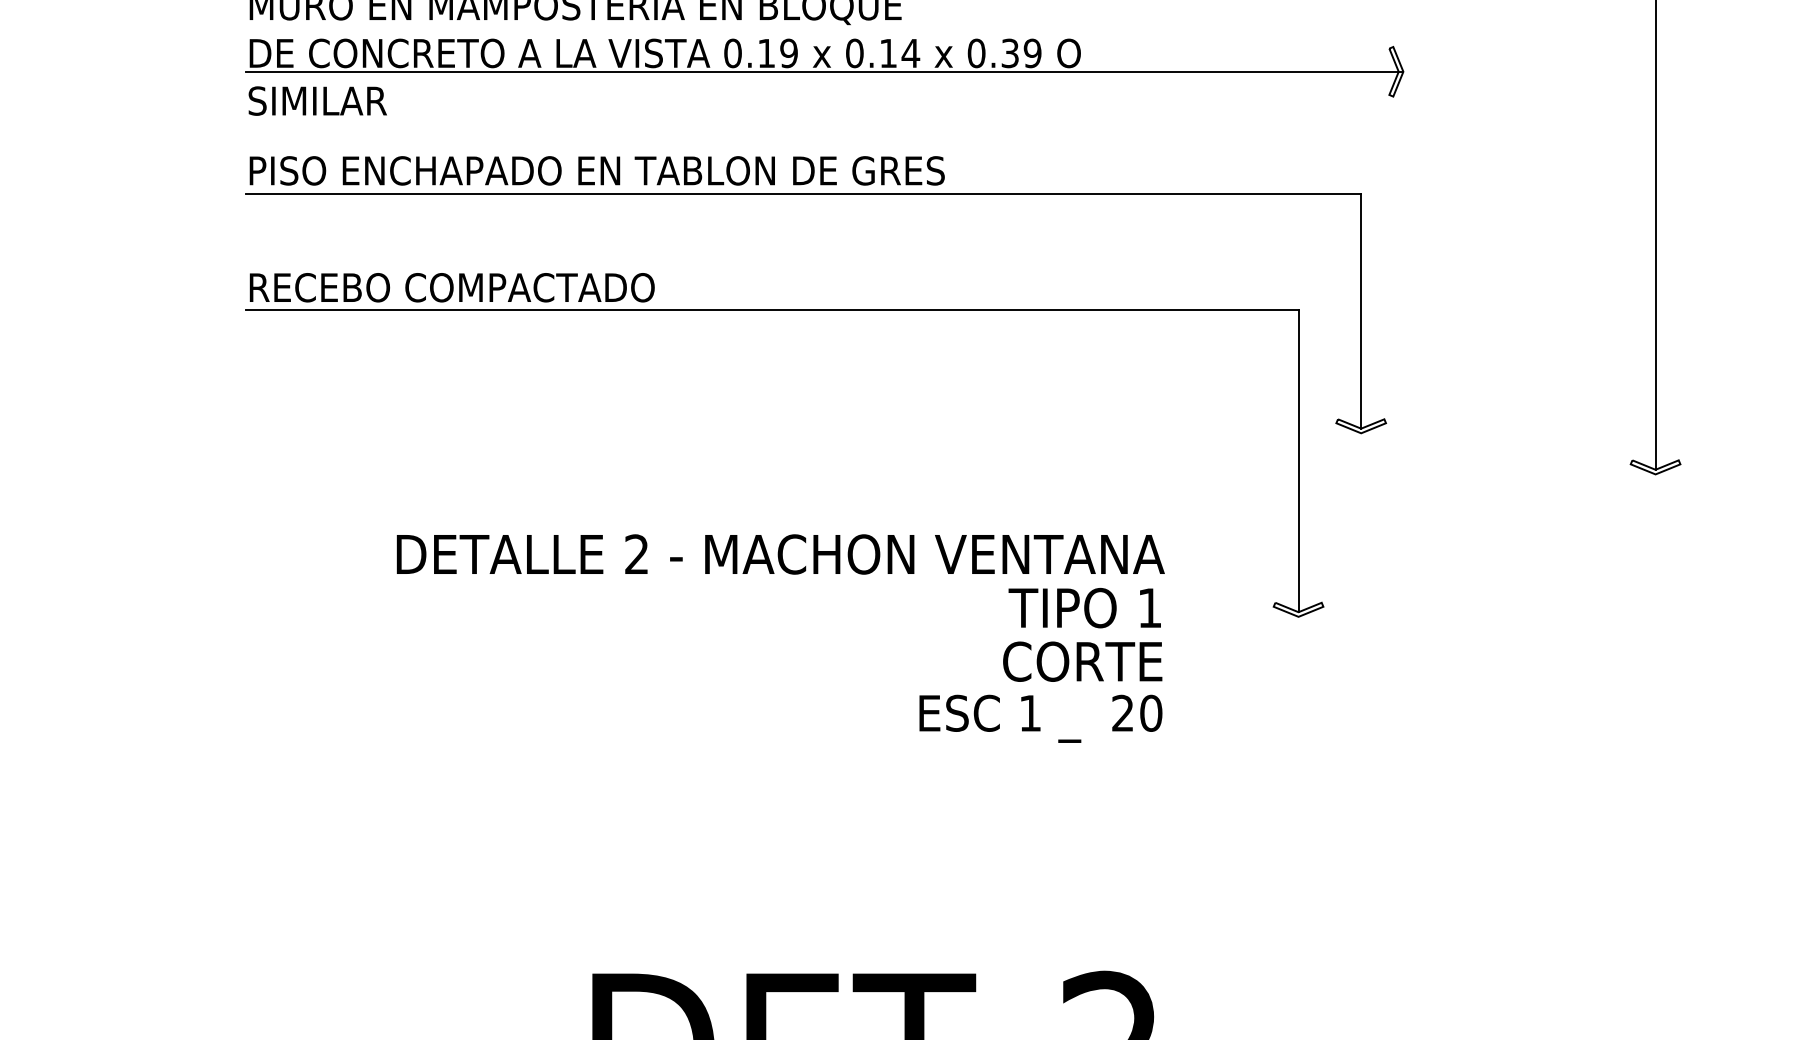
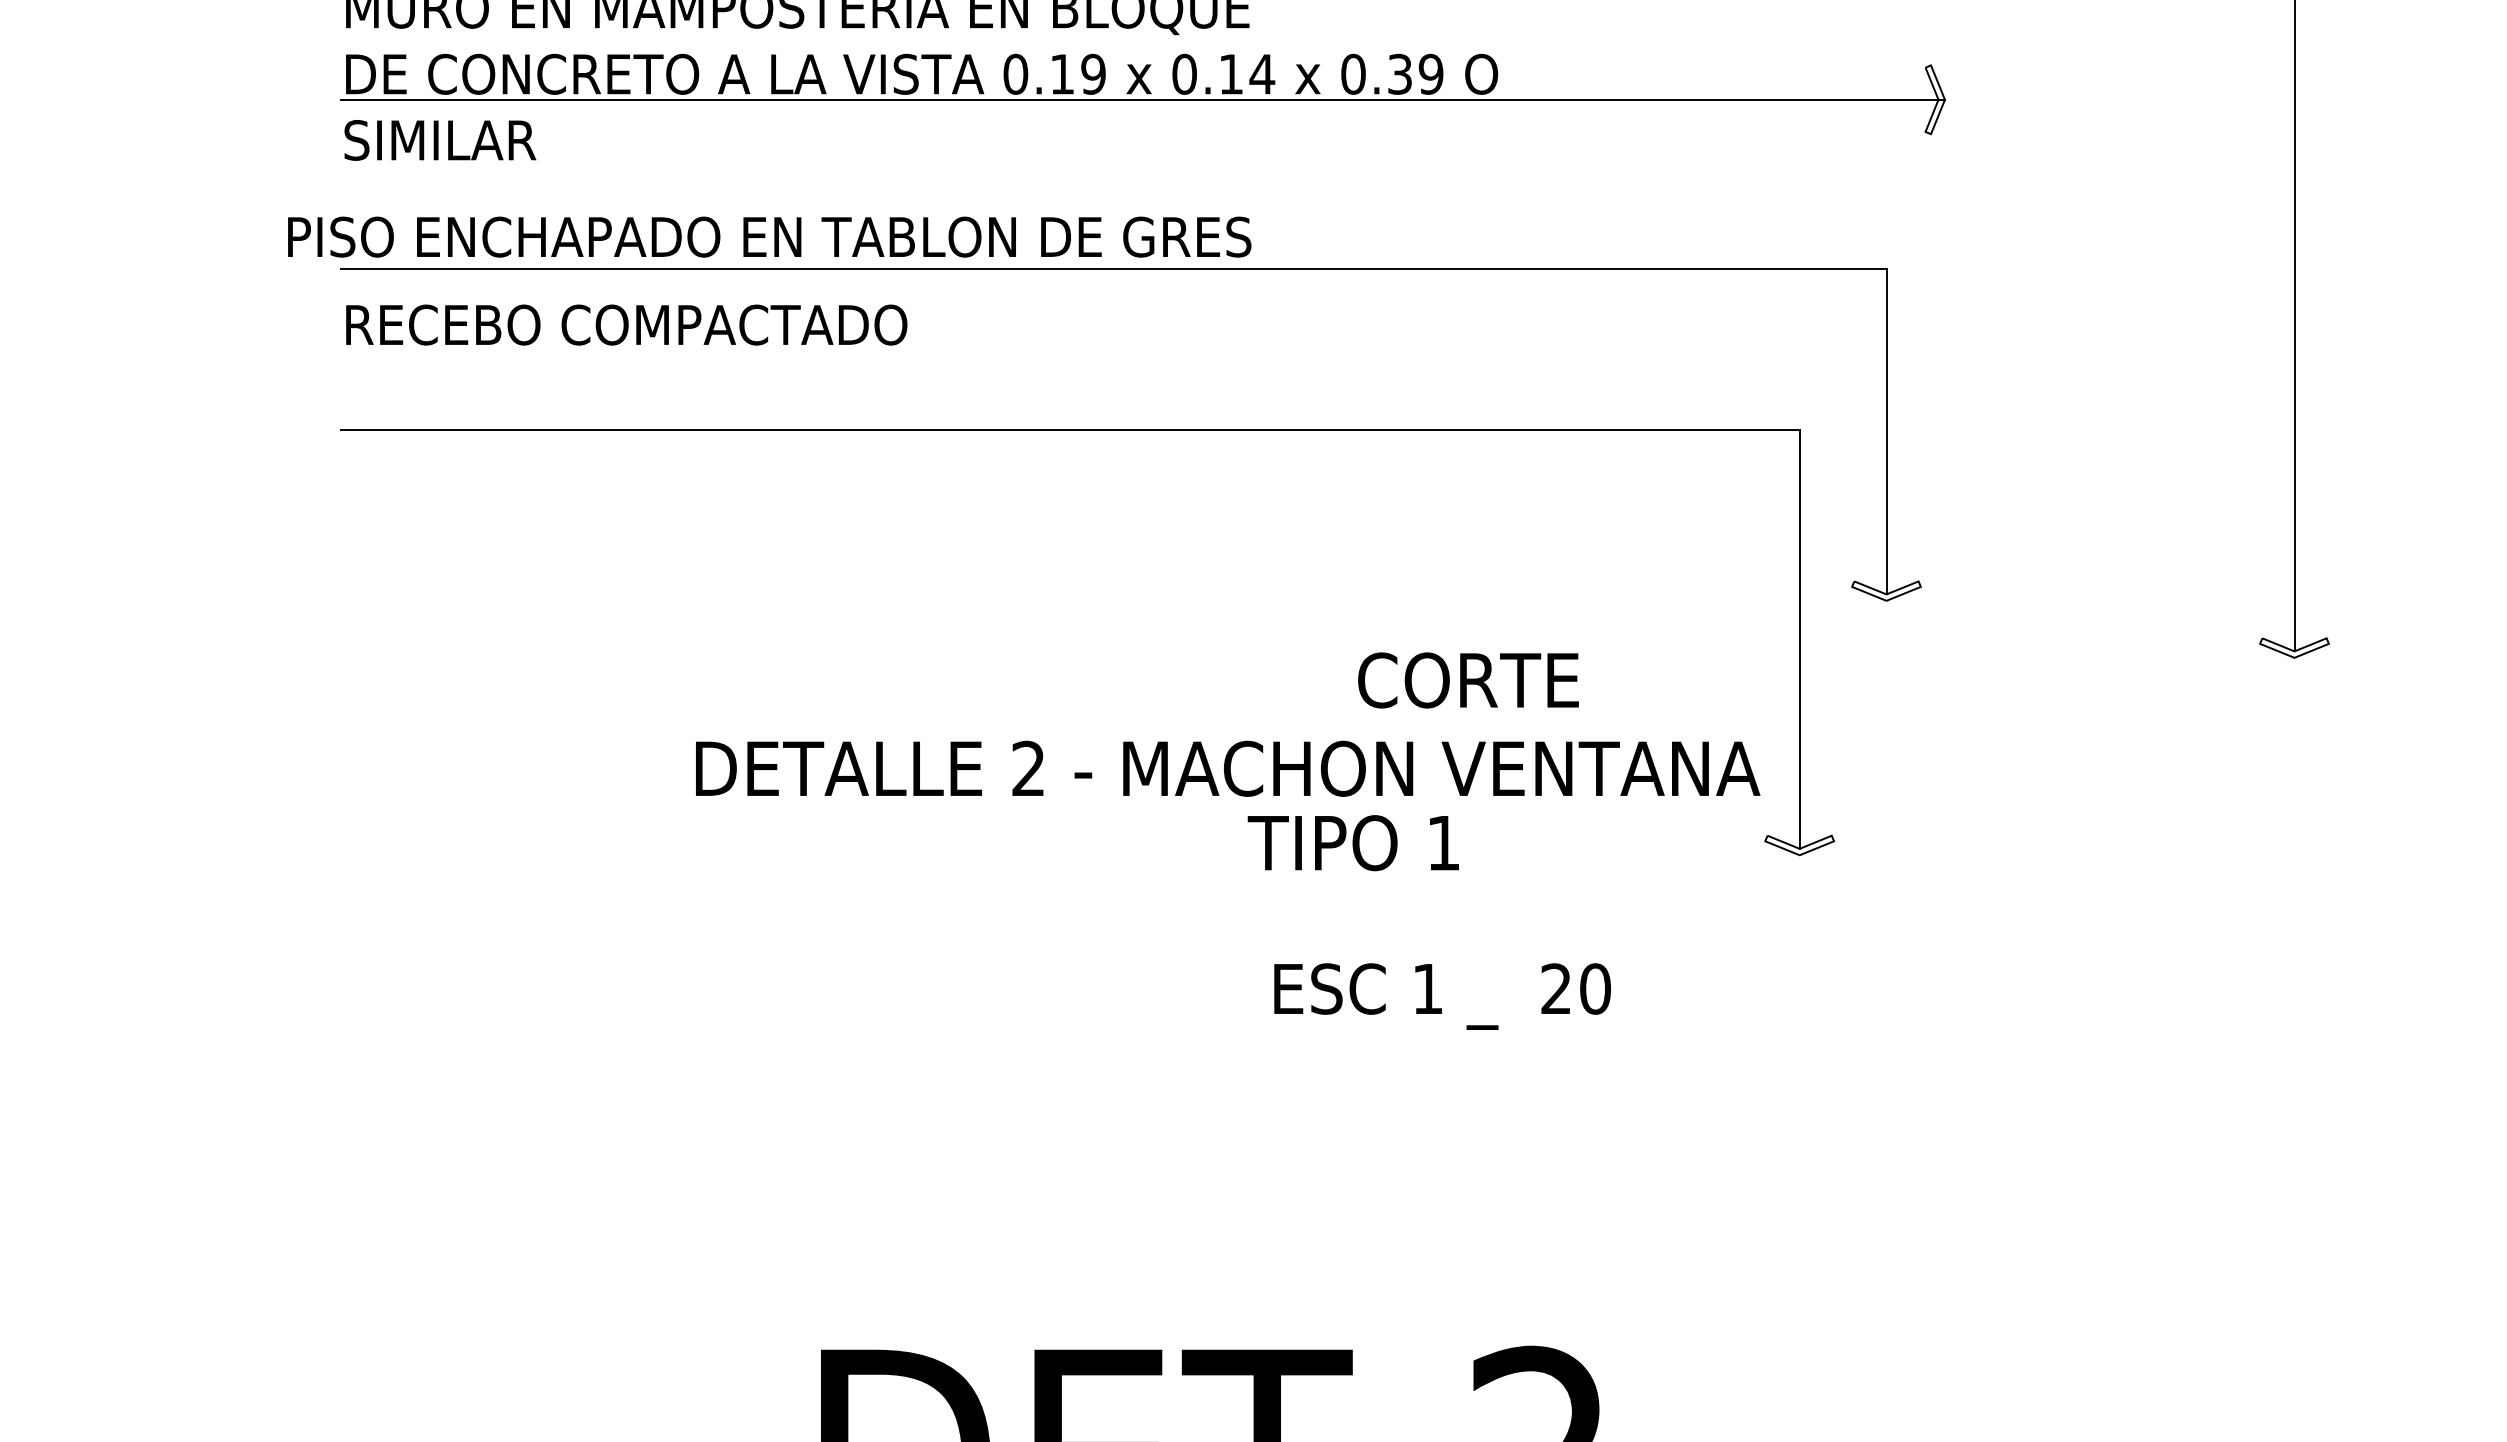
text: (597, 170) -> (769, 236), moved
text: (452, 287) -> (626, 324), moved
text: (781, 554) -> (1228, 768), moved
text: (1084, 608) -> (1352, 843), moved
text: (1082, 661) -> (1468, 680), moved

